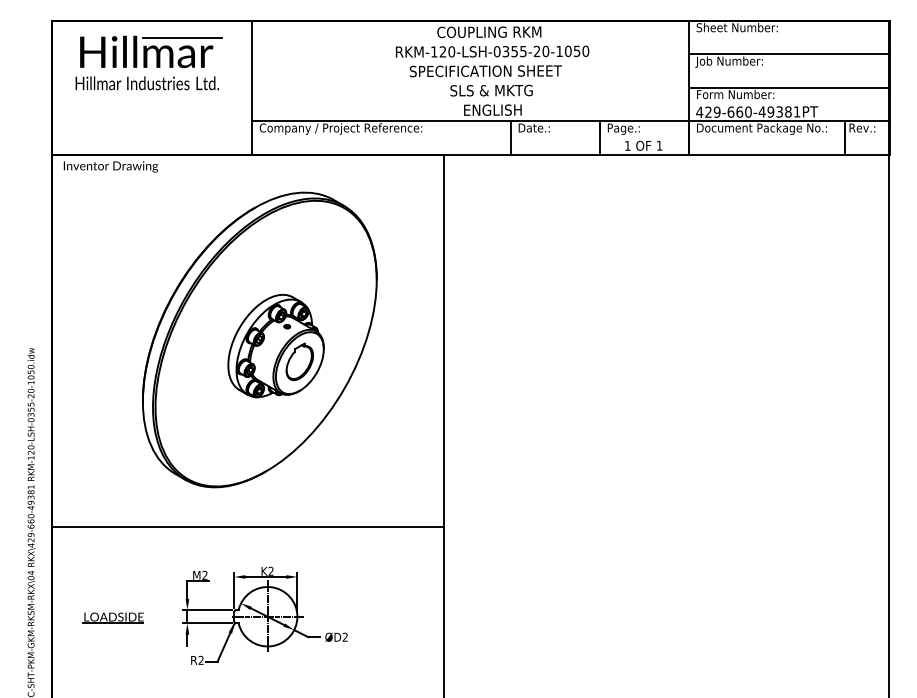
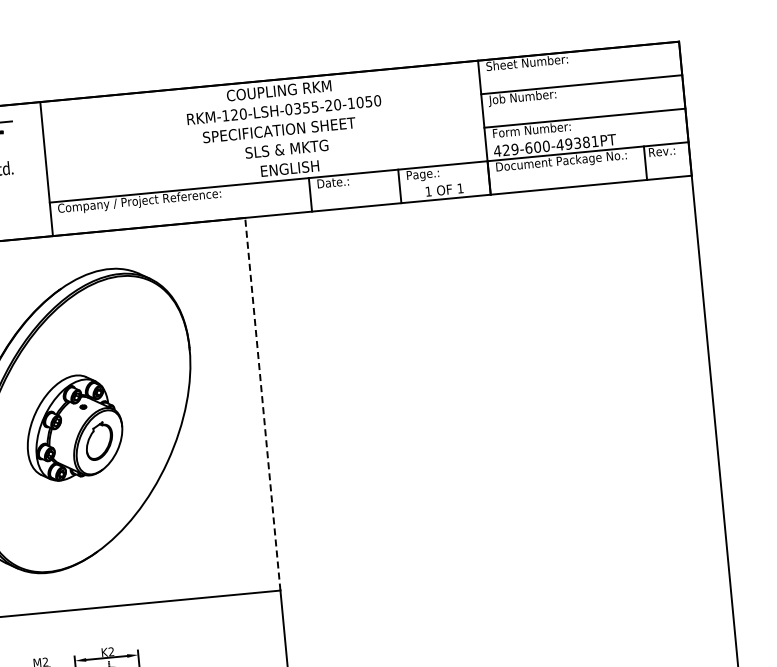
text: (739, 111) -> (537, 146), 429-660-49381PT -> 429-600-49381PT
line: (443, 340) -> (262, 404), solid -> dashed
part: (275, 345) -> (73, 427), moved

